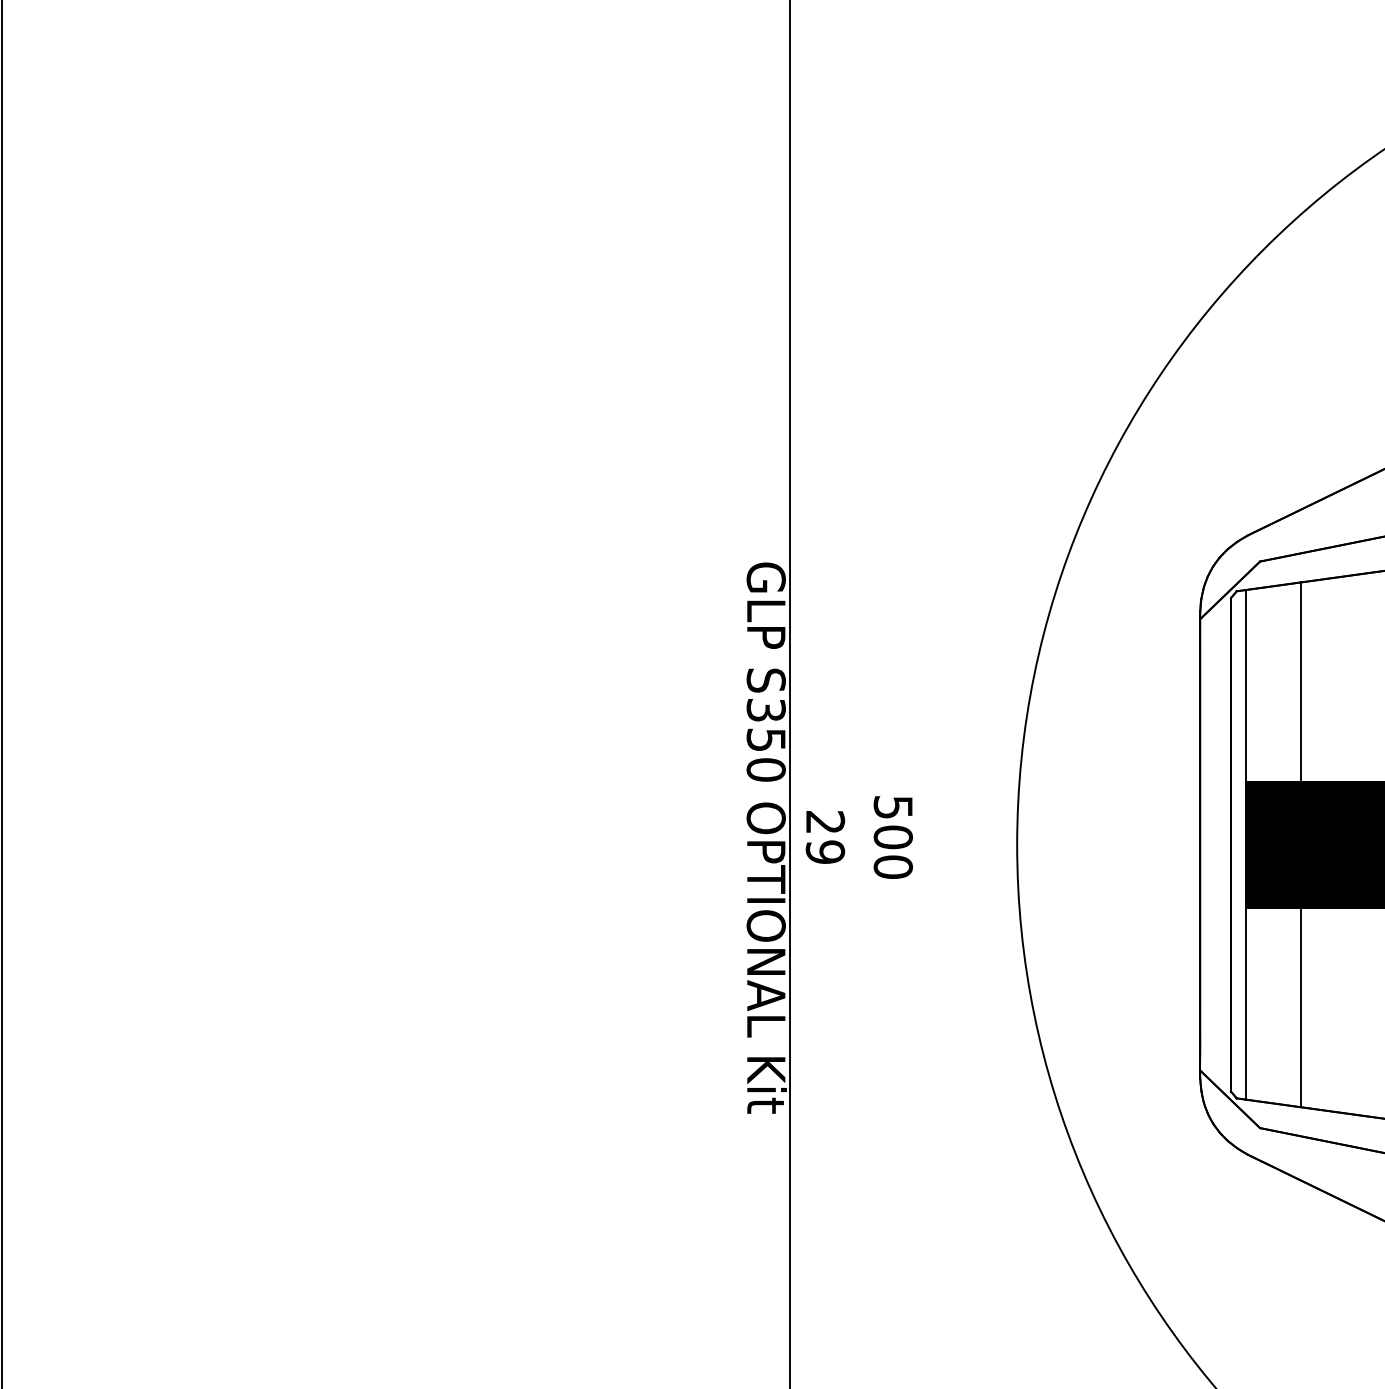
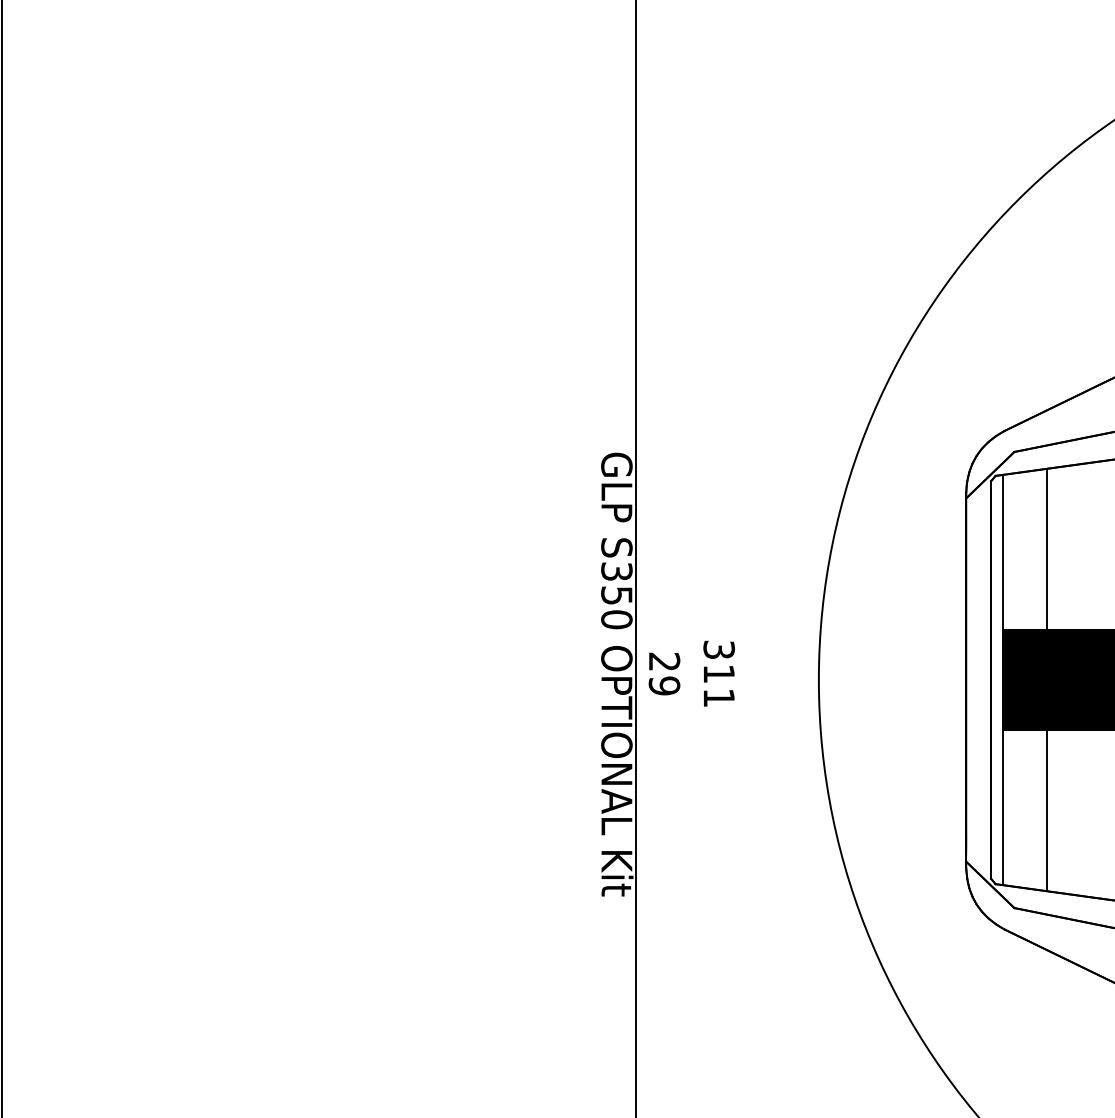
text: (892, 837) -> (718, 674), 500 -> 311

